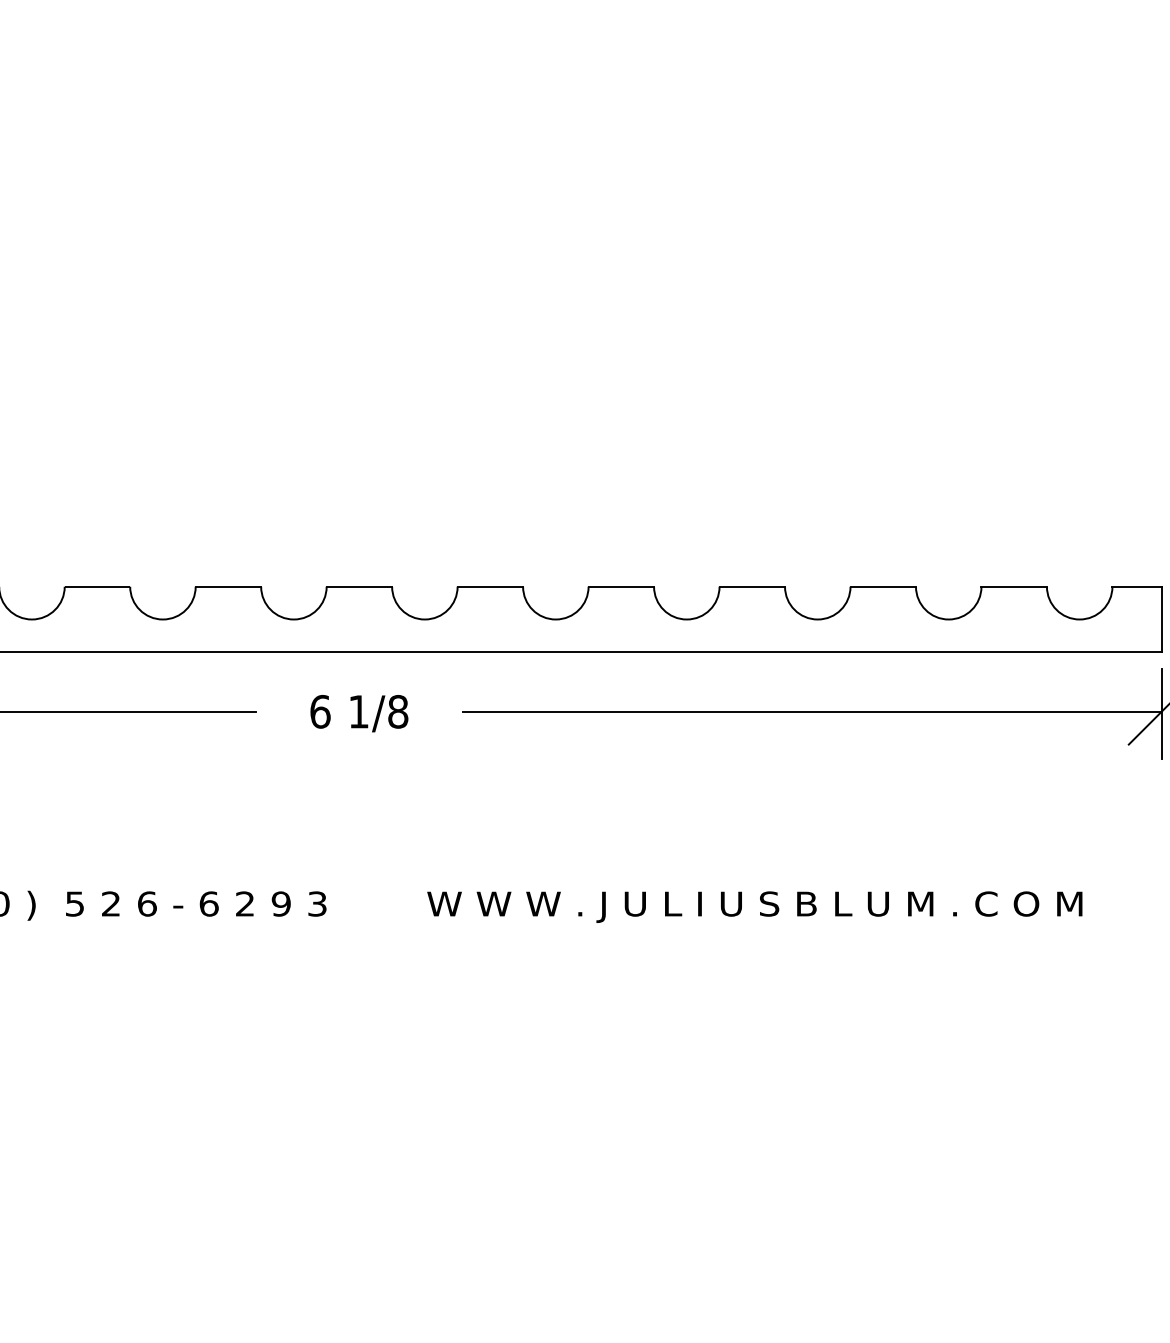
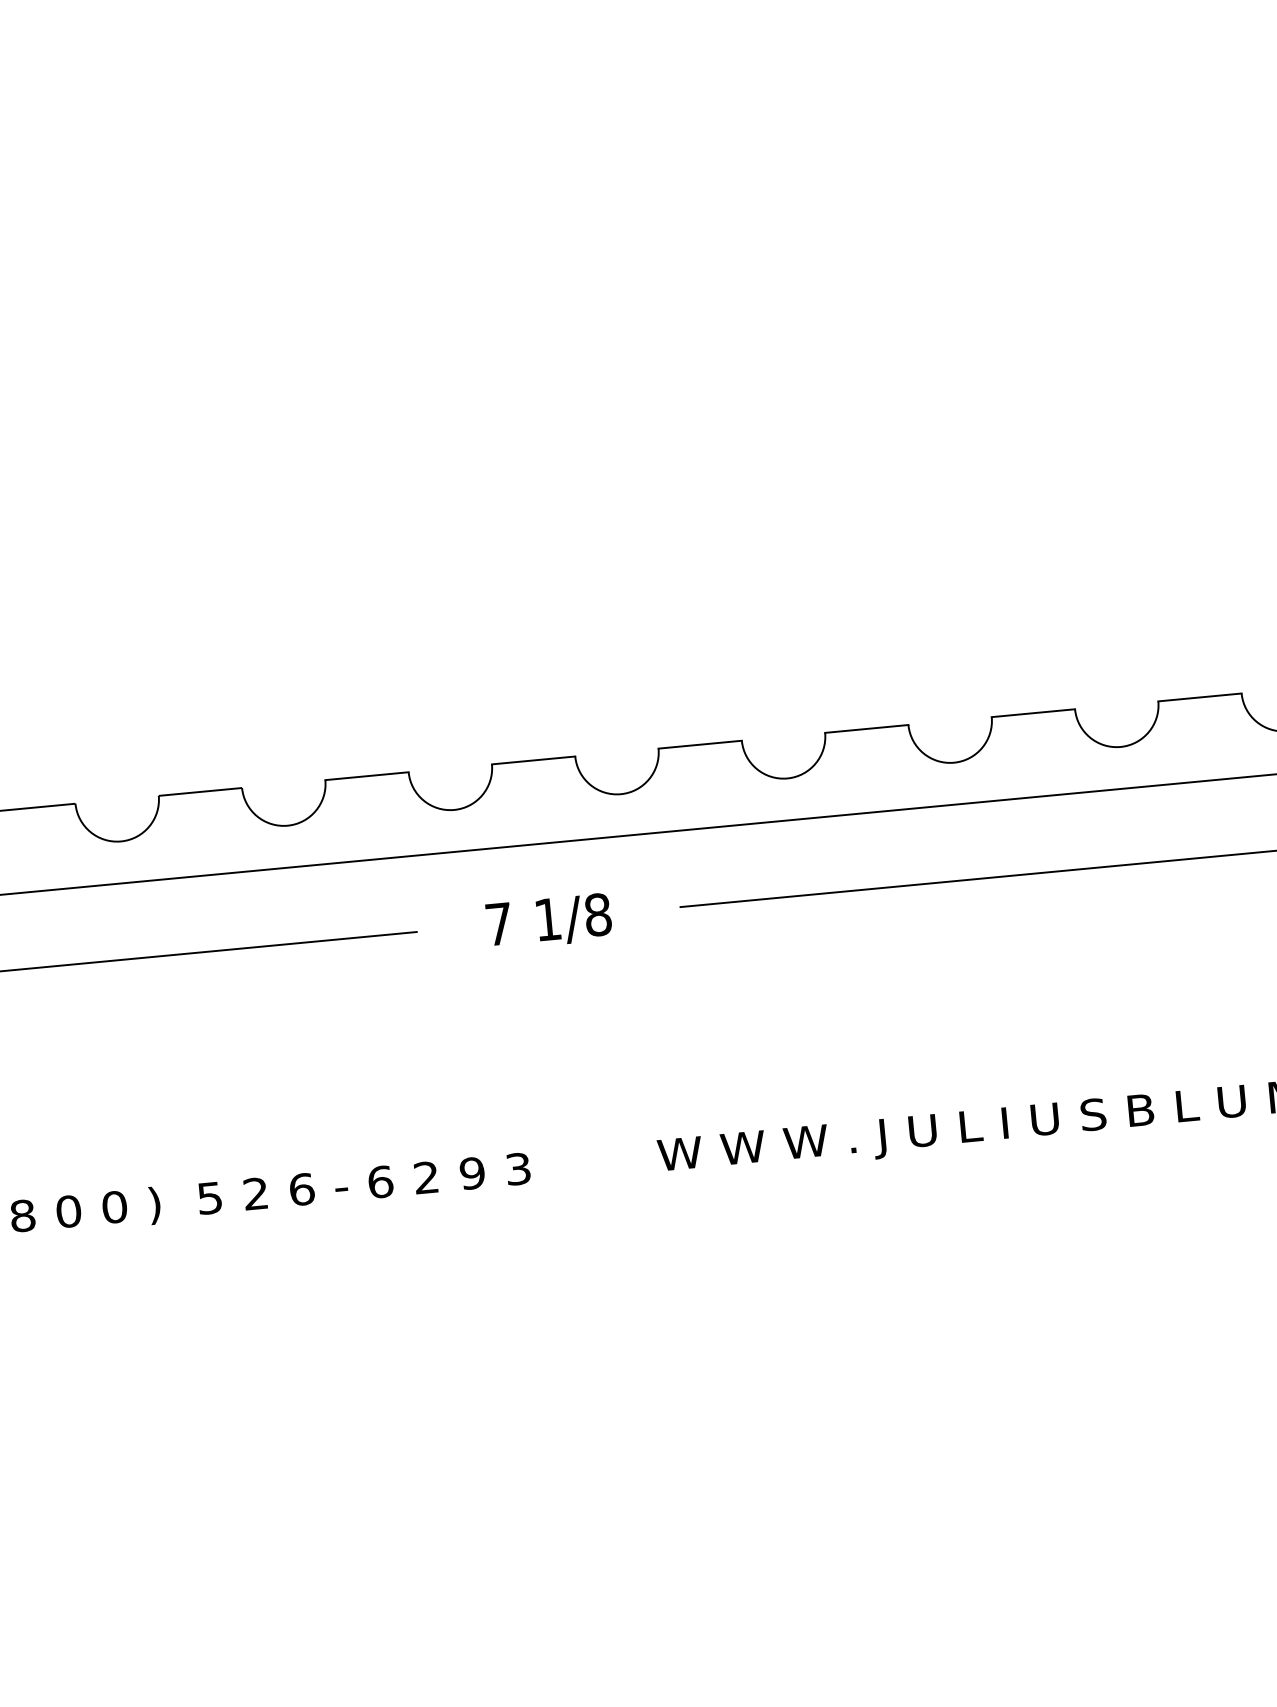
text: (320, 711) -> (499, 923), 6 -> 7

